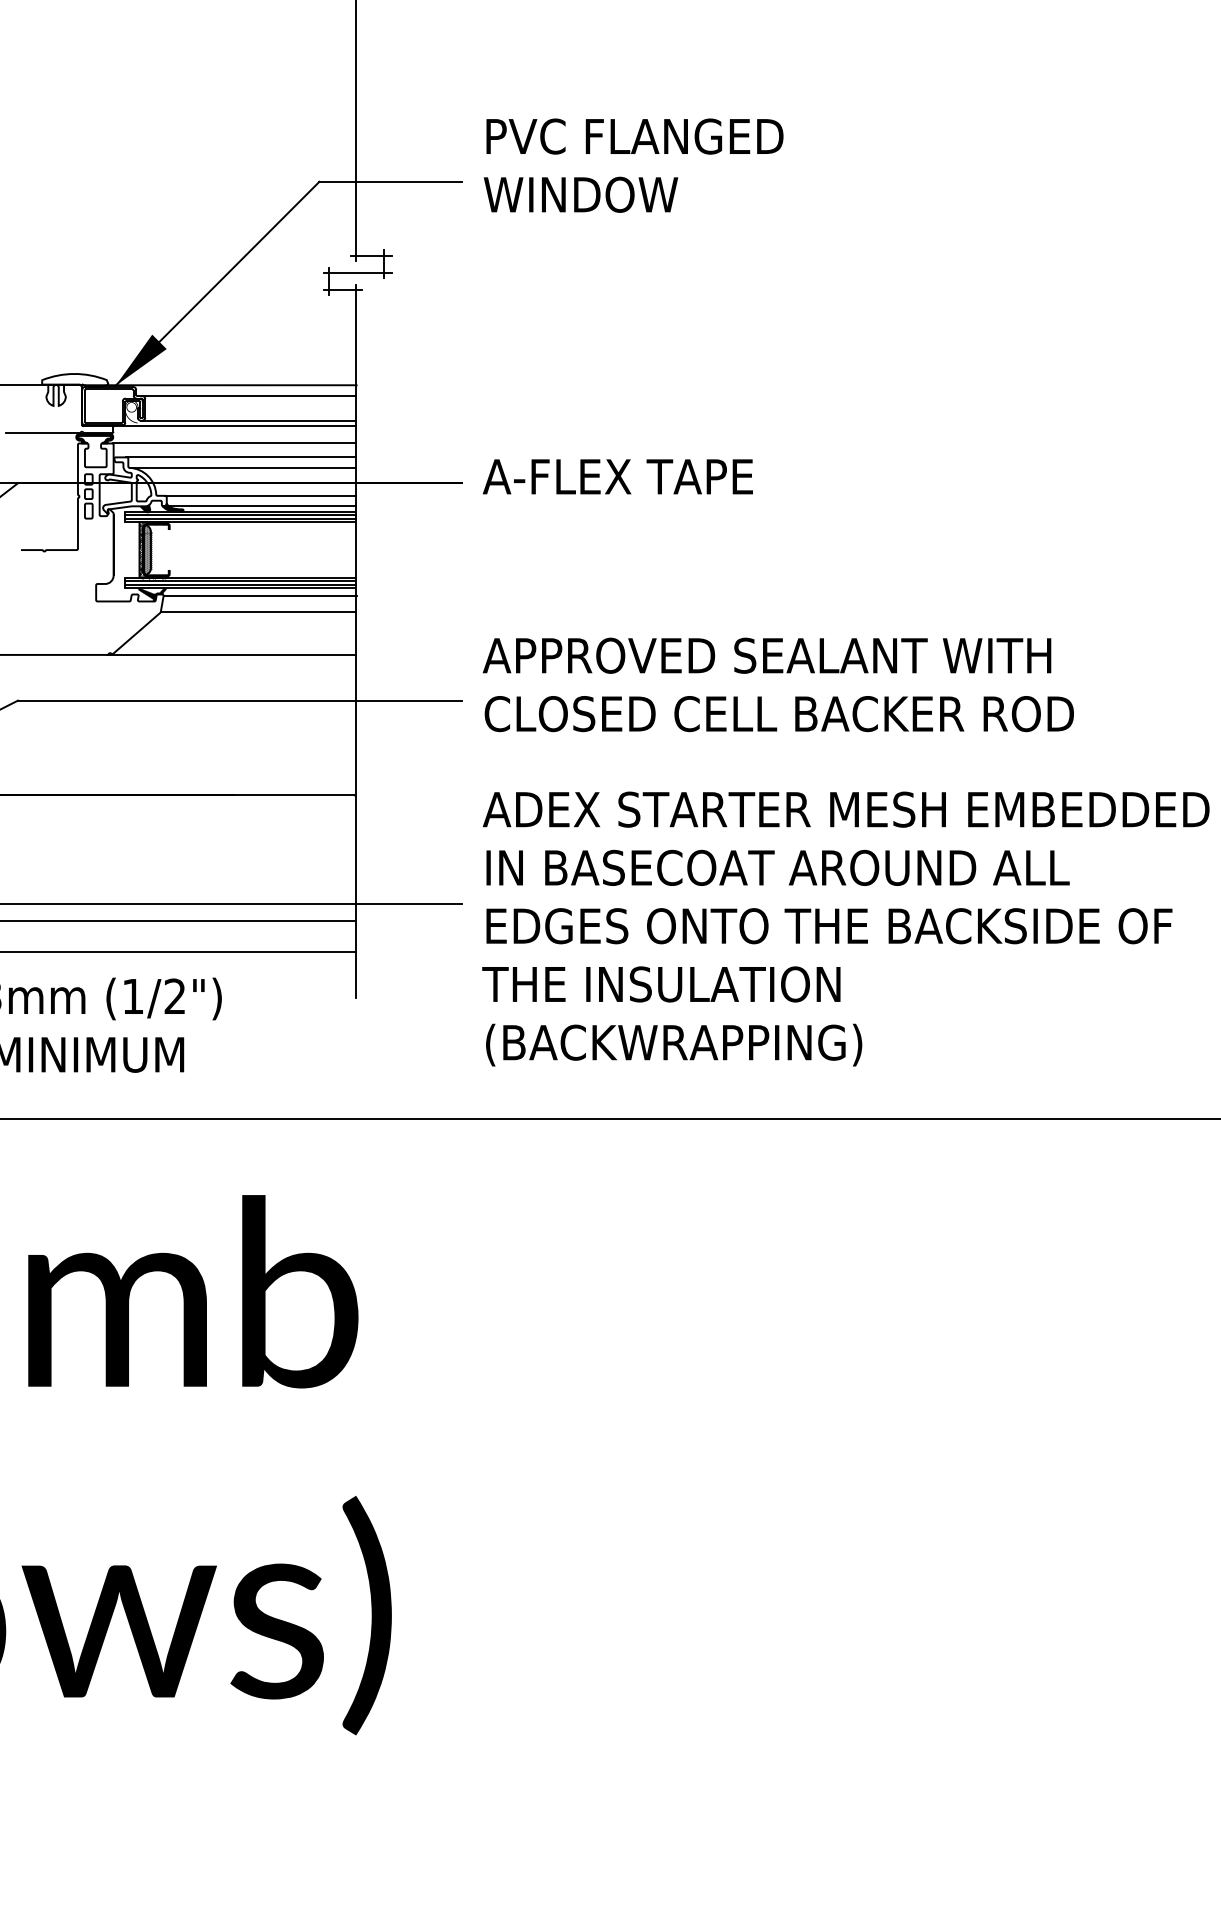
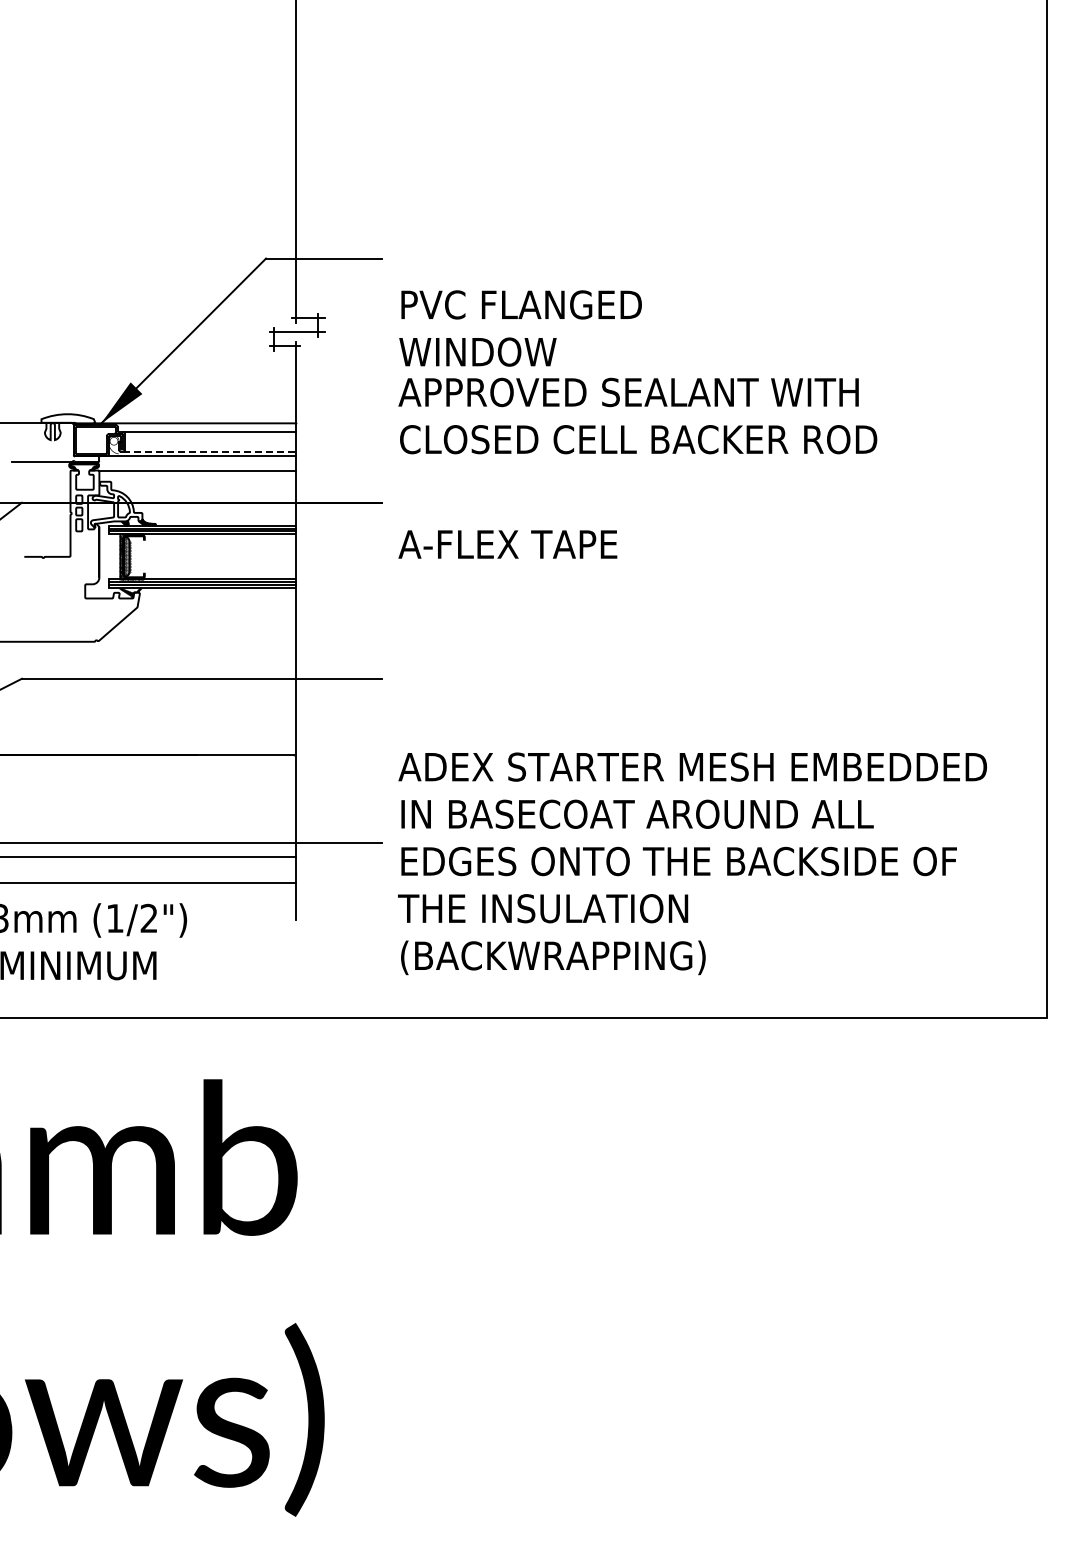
text: (633, 165) -> (520, 328), moved
line: (249, 420) -> (209, 451), solid -> dashed
line: (240, 457) -> (202, 481), removed
line: (243, 468) -> (204, 490), removed
text: (617, 476) -> (507, 544), moved
line: (260, 495) -> (218, 512), removed
line: (259, 506) -> (217, 521), removed
line: (259, 596) -> (217, 594), removed
line: (258, 612) -> (216, 607), removed
line: (232, 654) -> (195, 641), removed
text: (777, 684) -> (637, 415), moved

